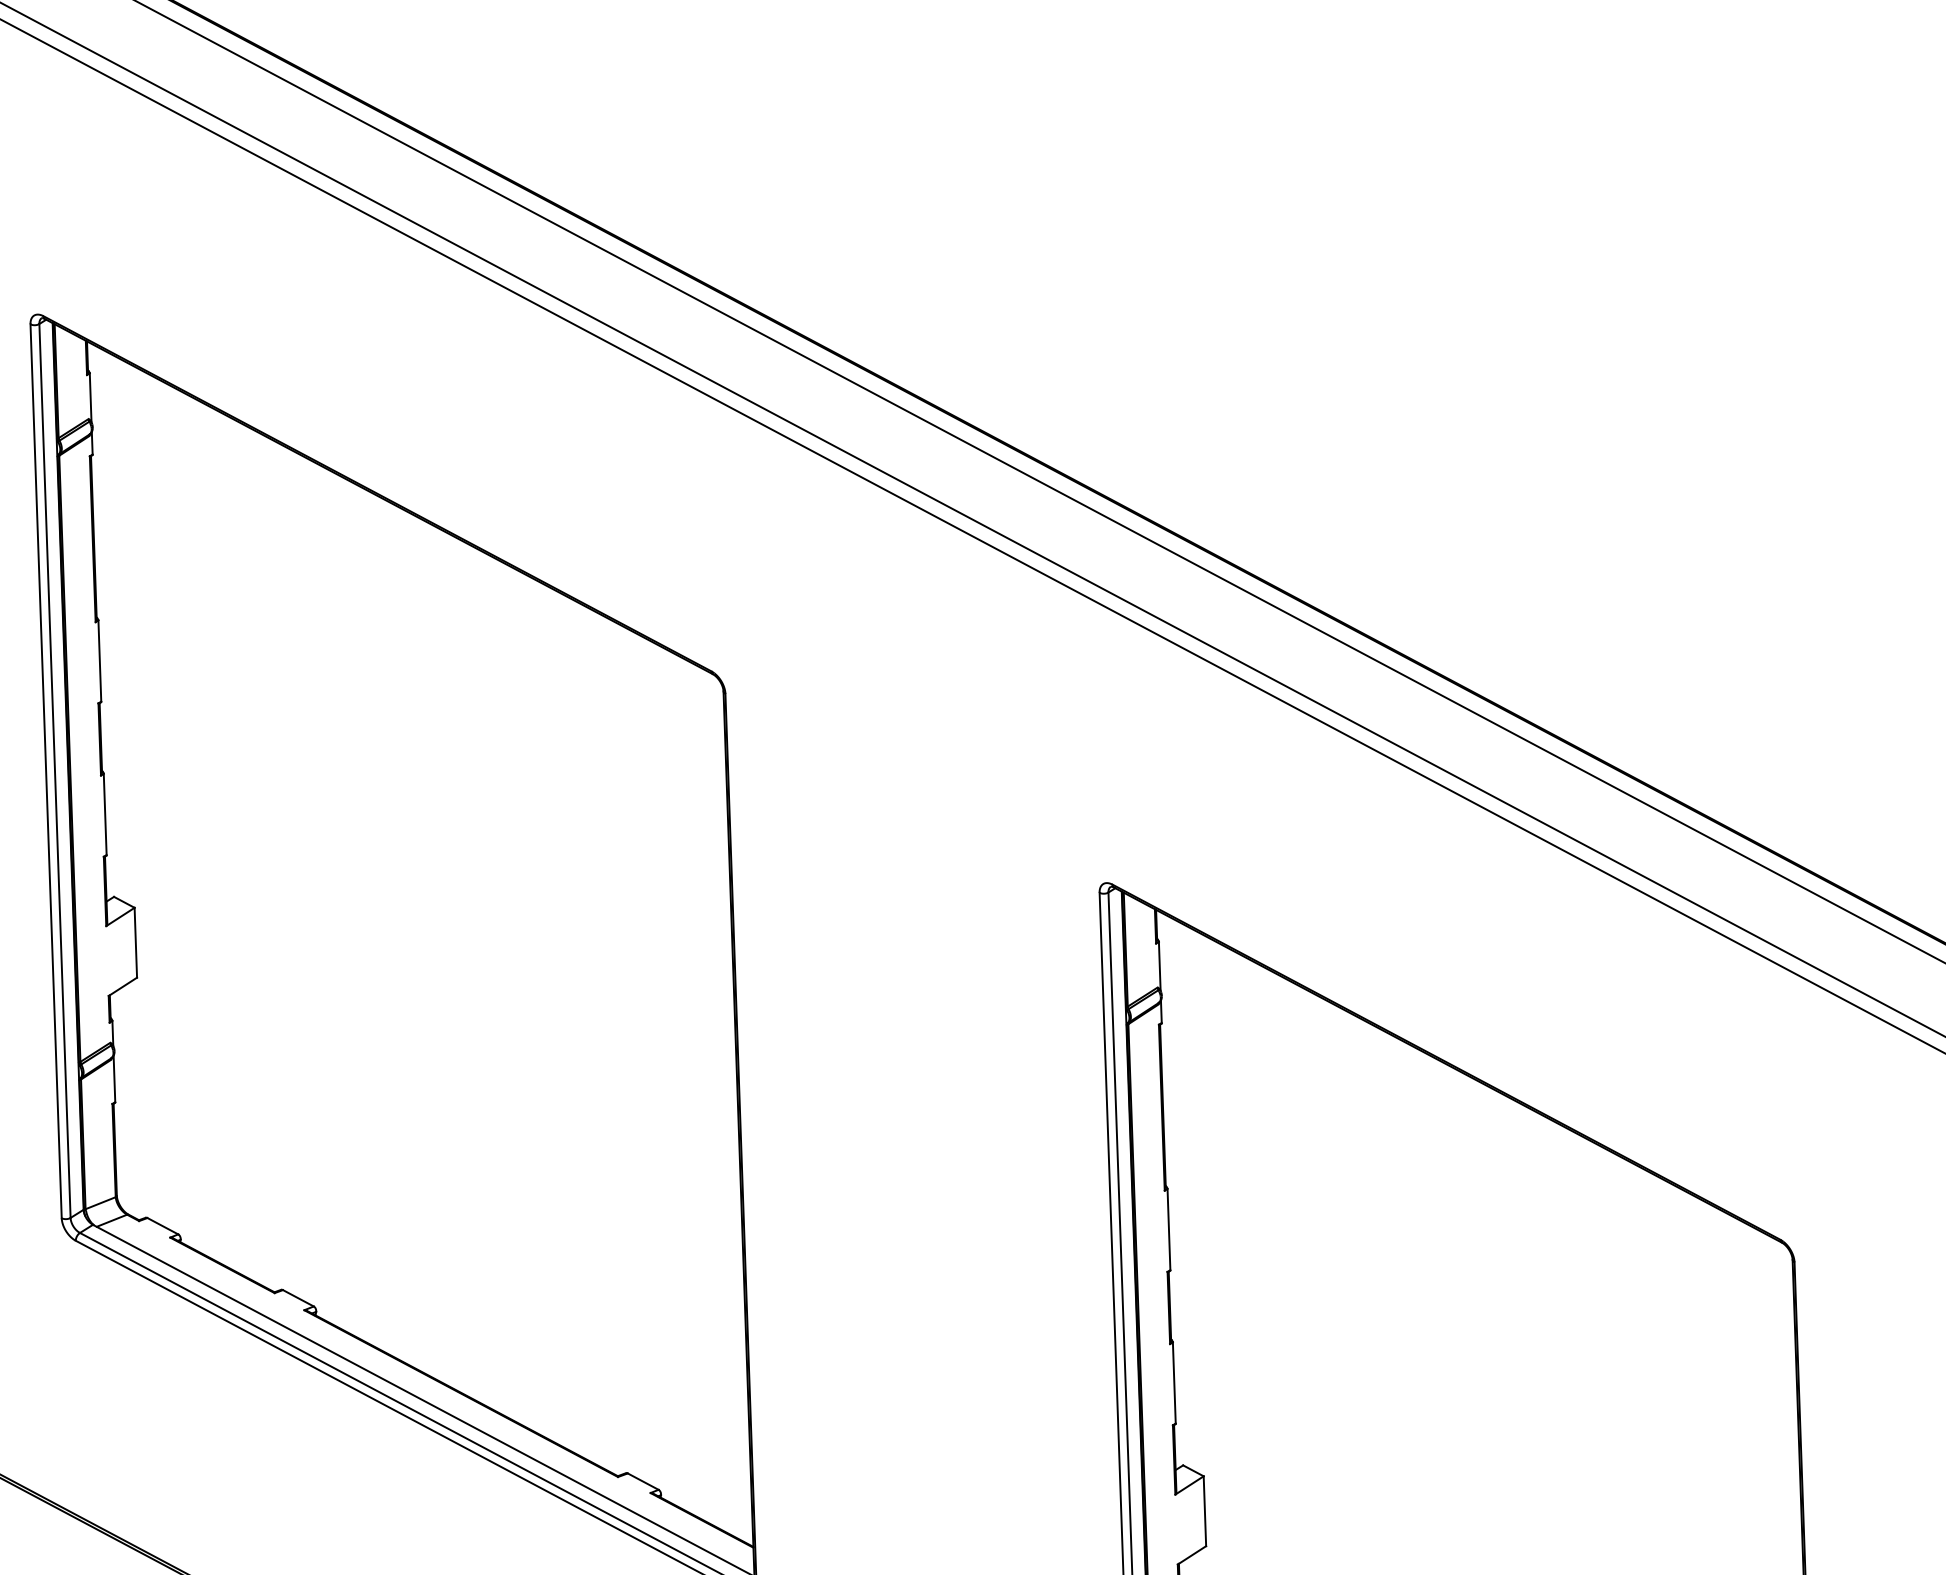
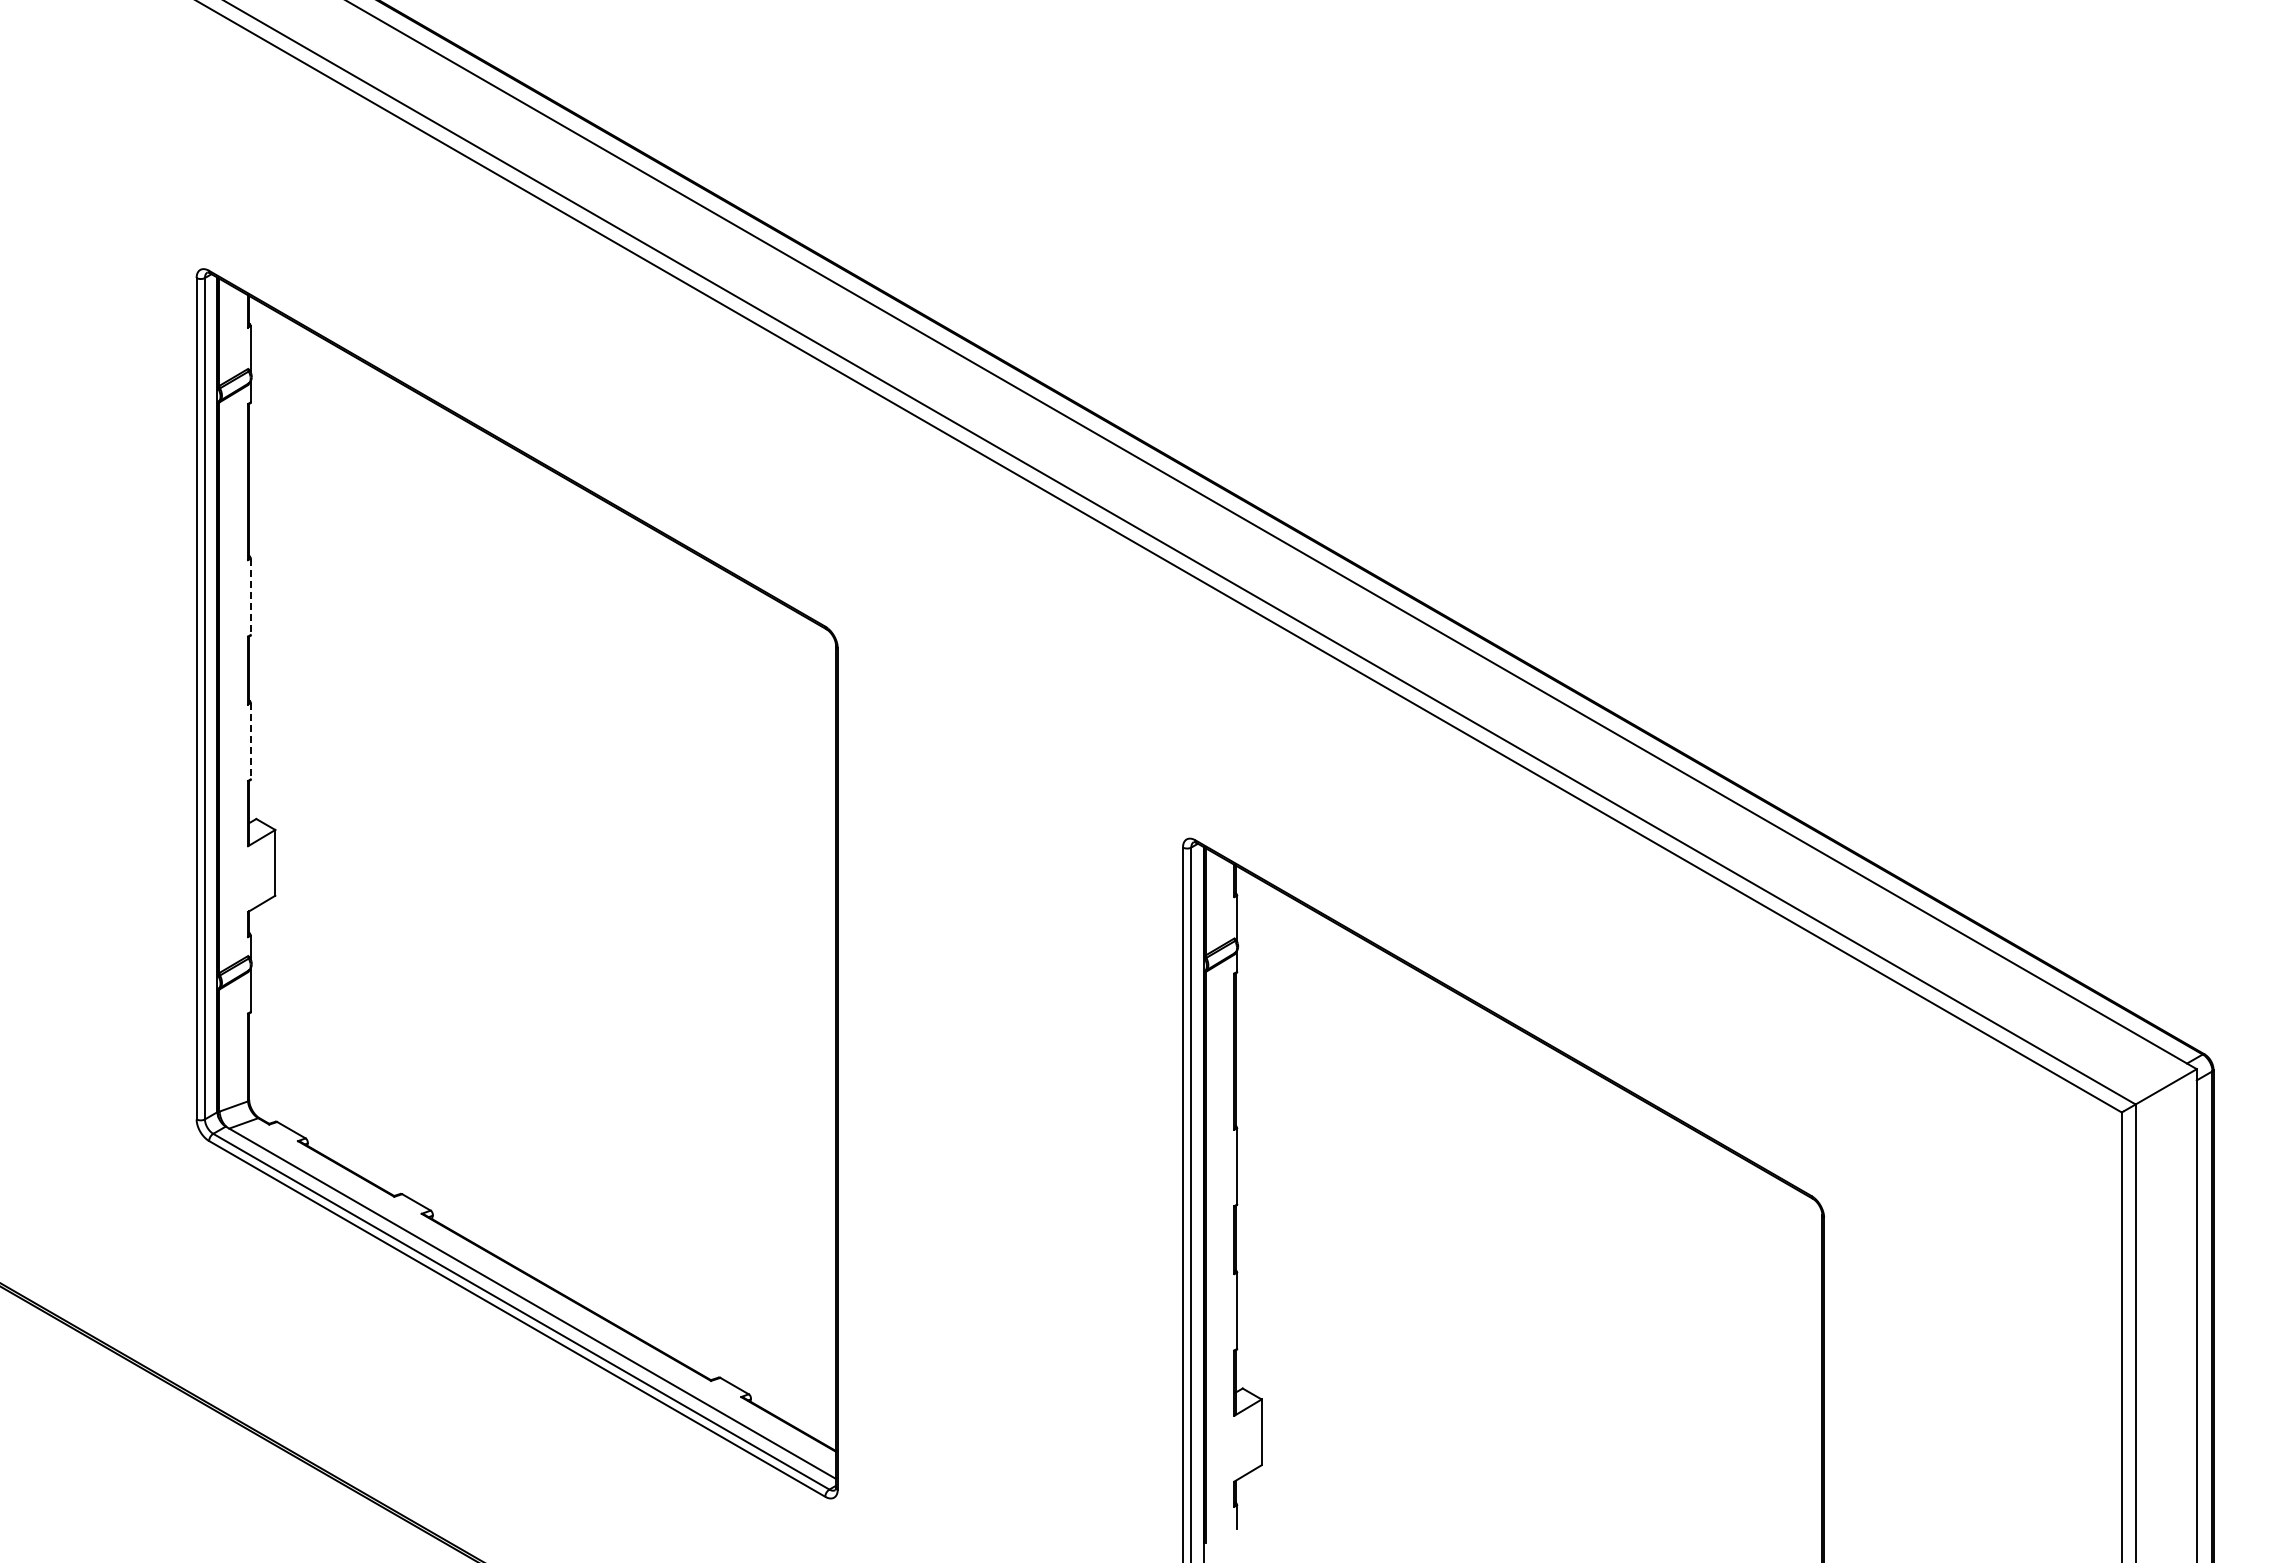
line: (99, 661) -> (250, 597), solid -> dashed
line: (104, 814) -> (250, 741), solid -> dashed

